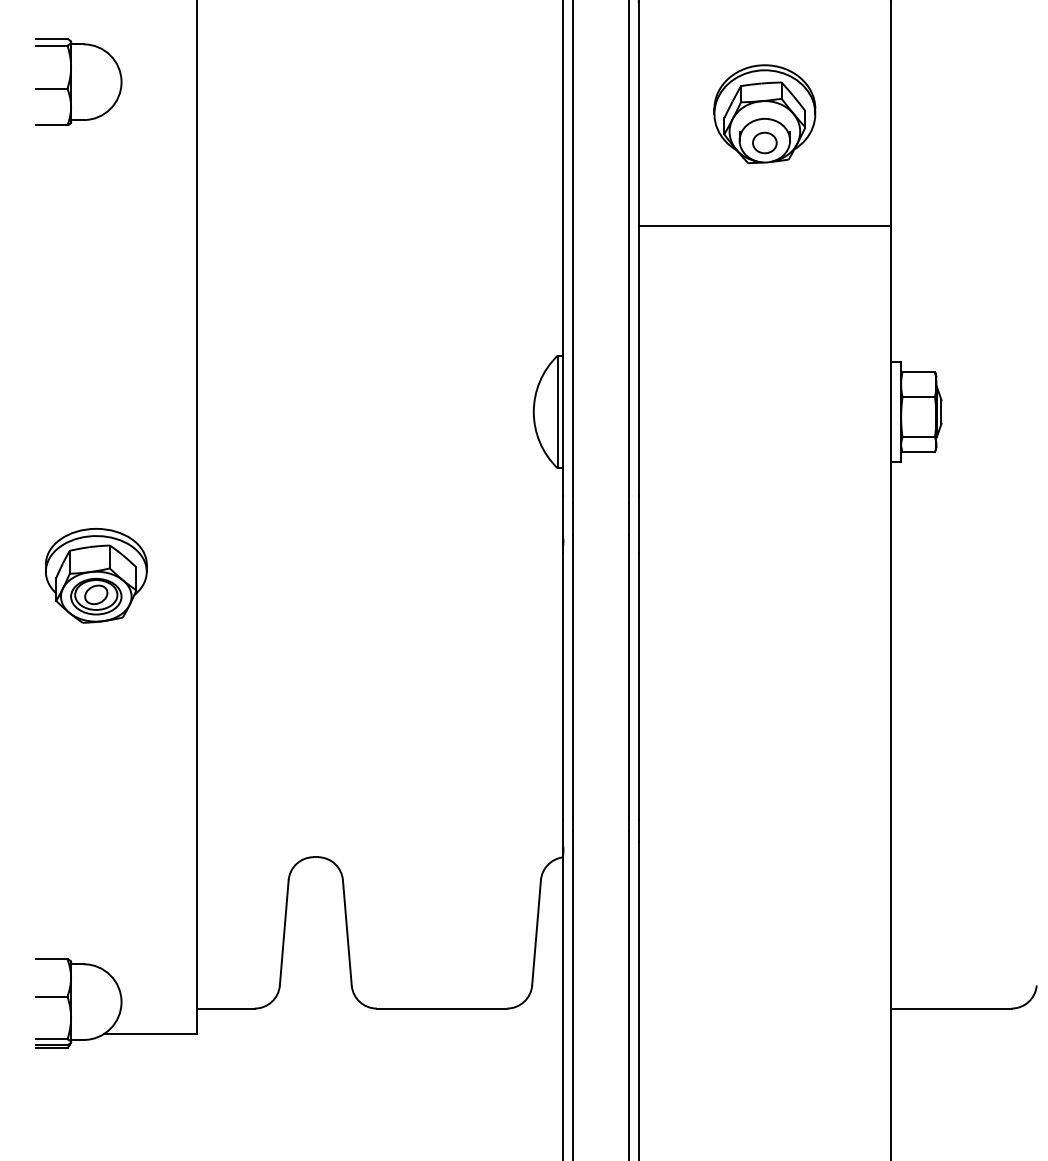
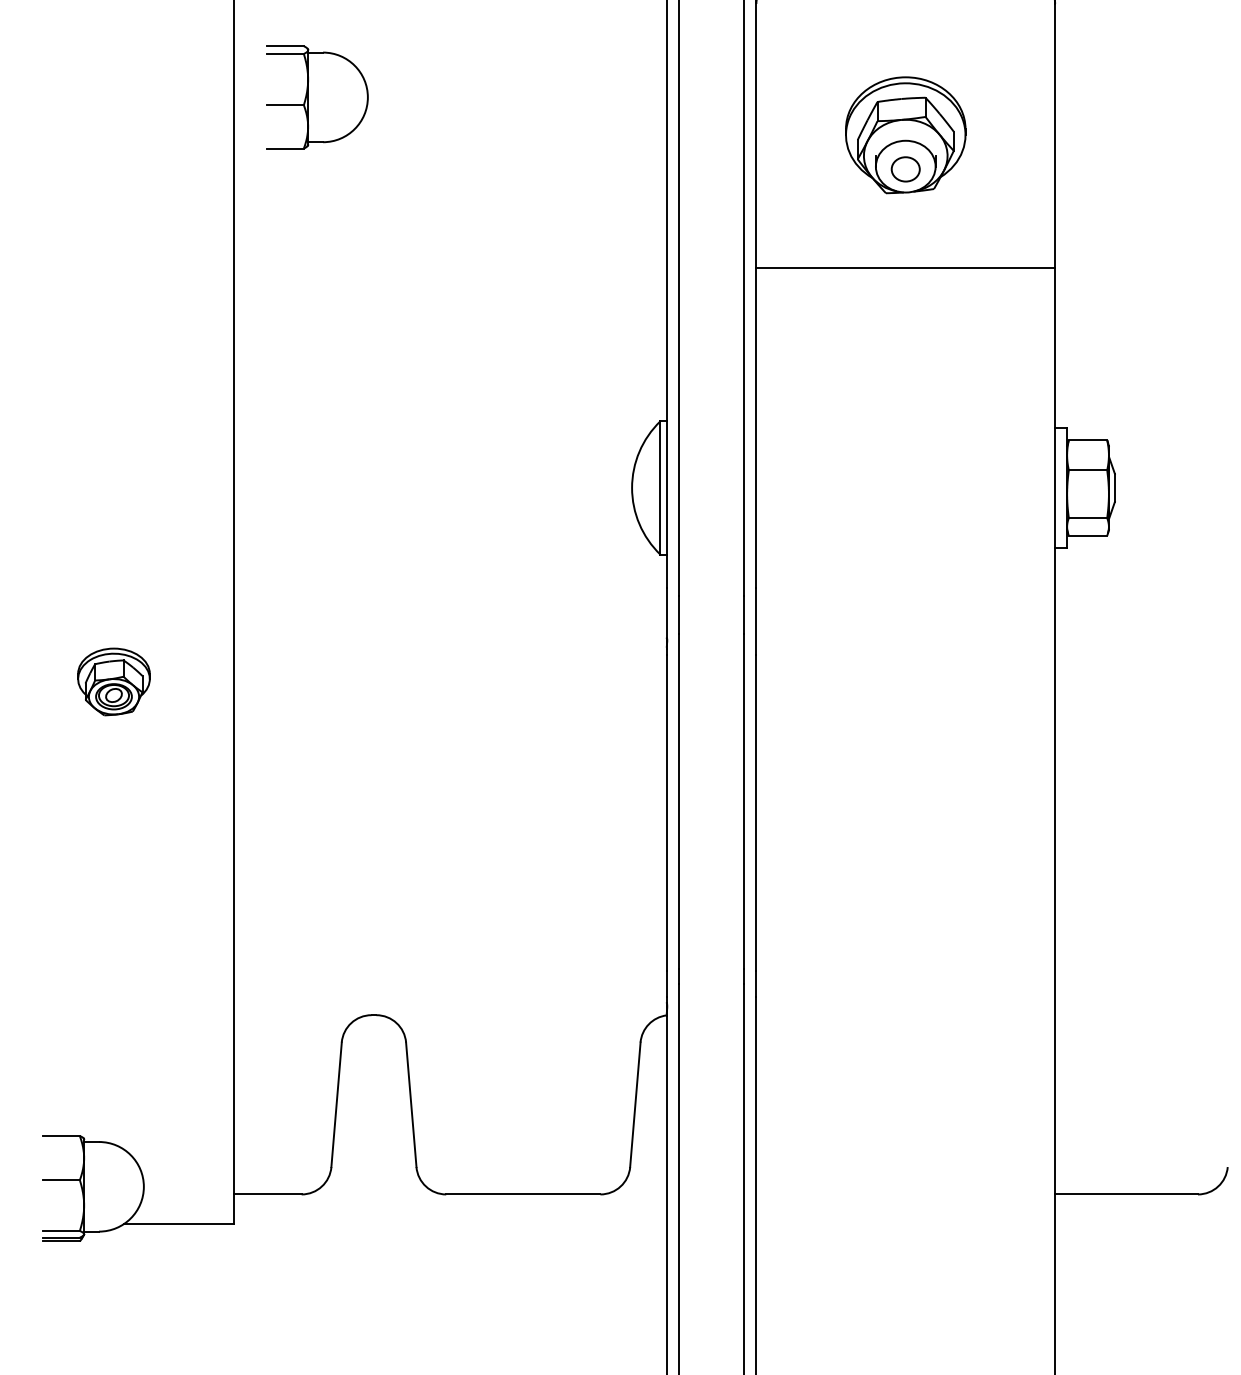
part: (79, 82) -> (317, 97), moved
part: (95, 575) -> (113, 681), size x0.6

